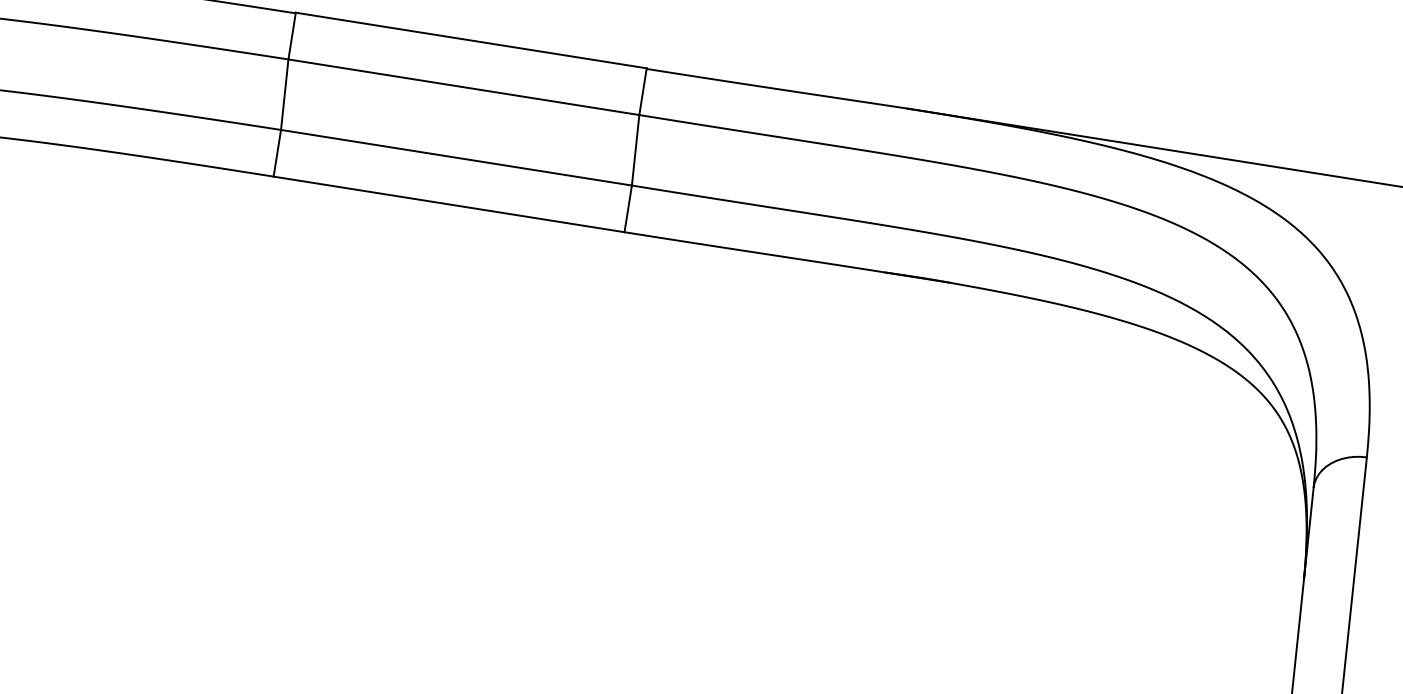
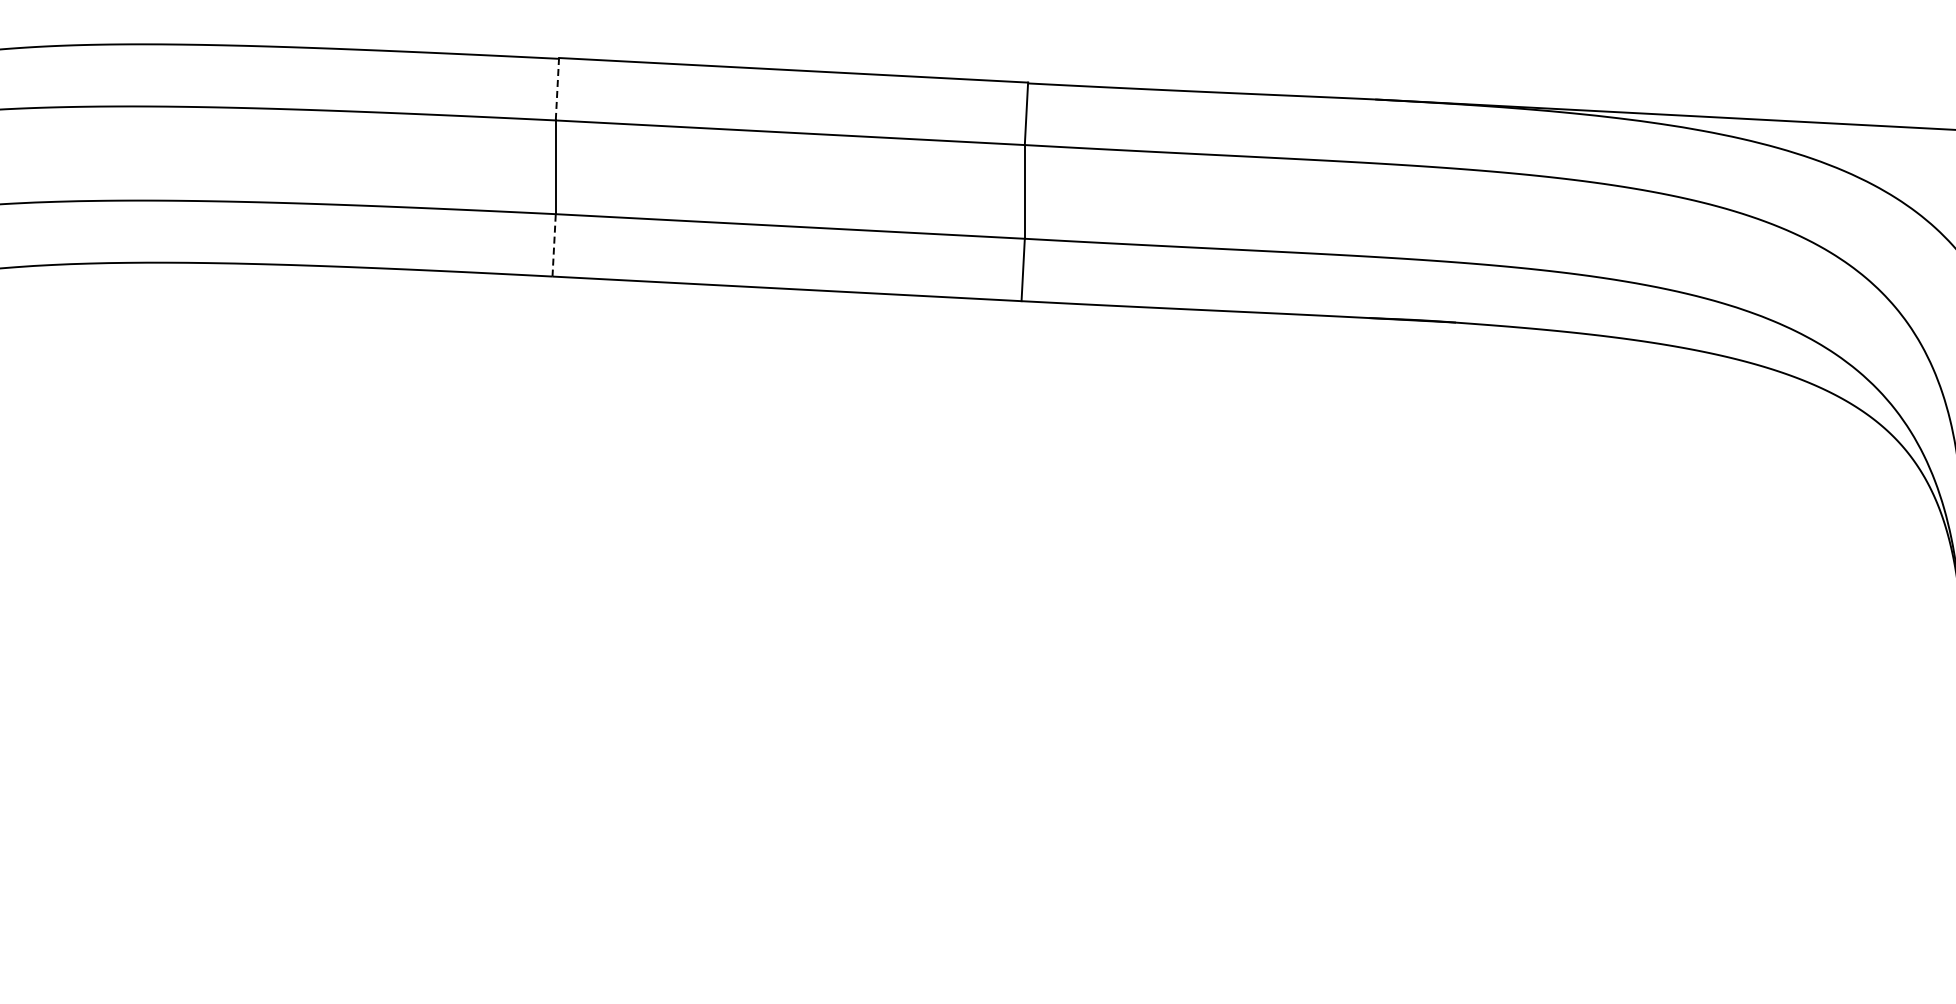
line: (292, 36) -> (557, 89), solid -> dashed
line: (277, 152) -> (554, 244), solid -> dashed

